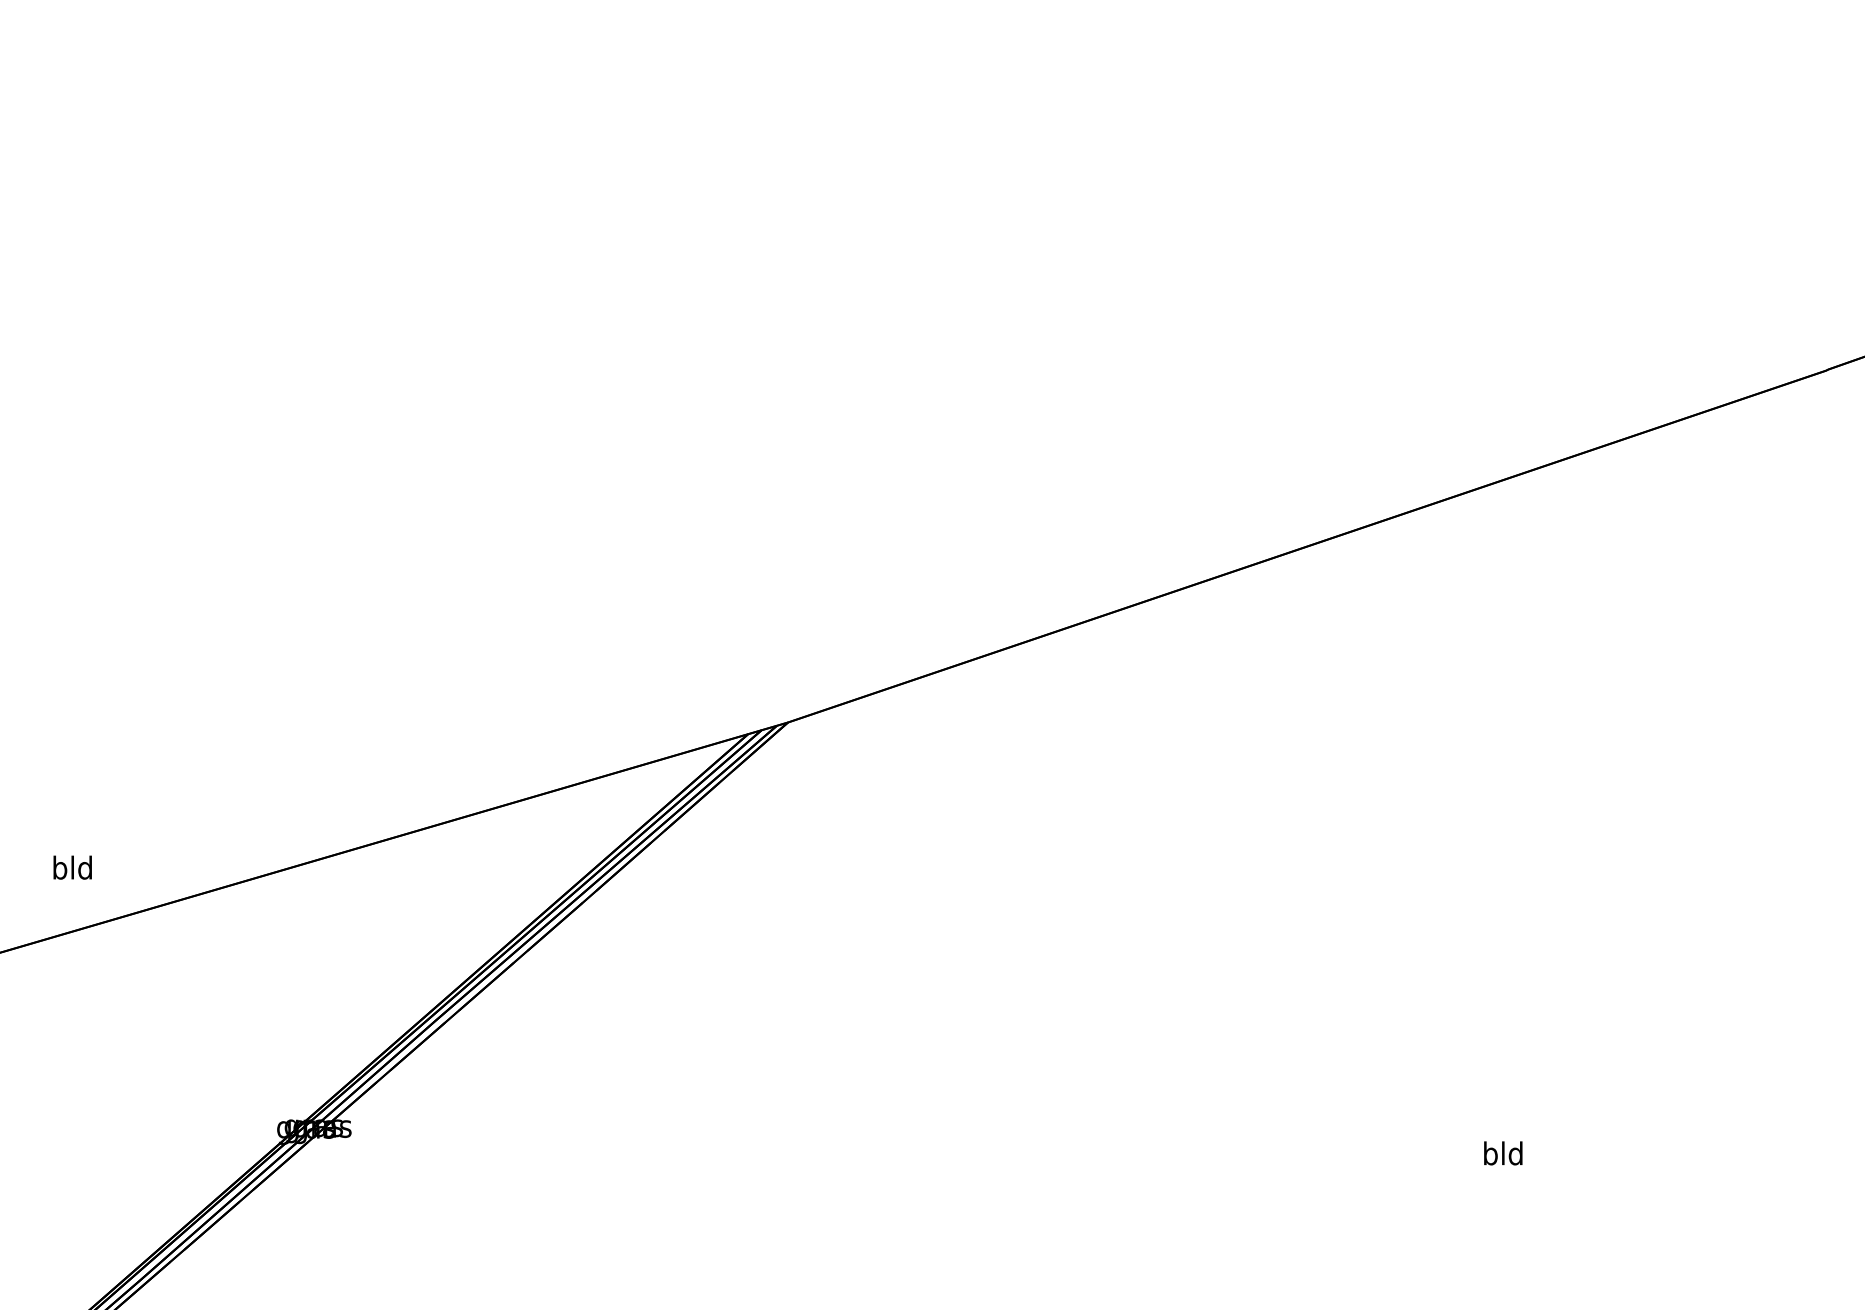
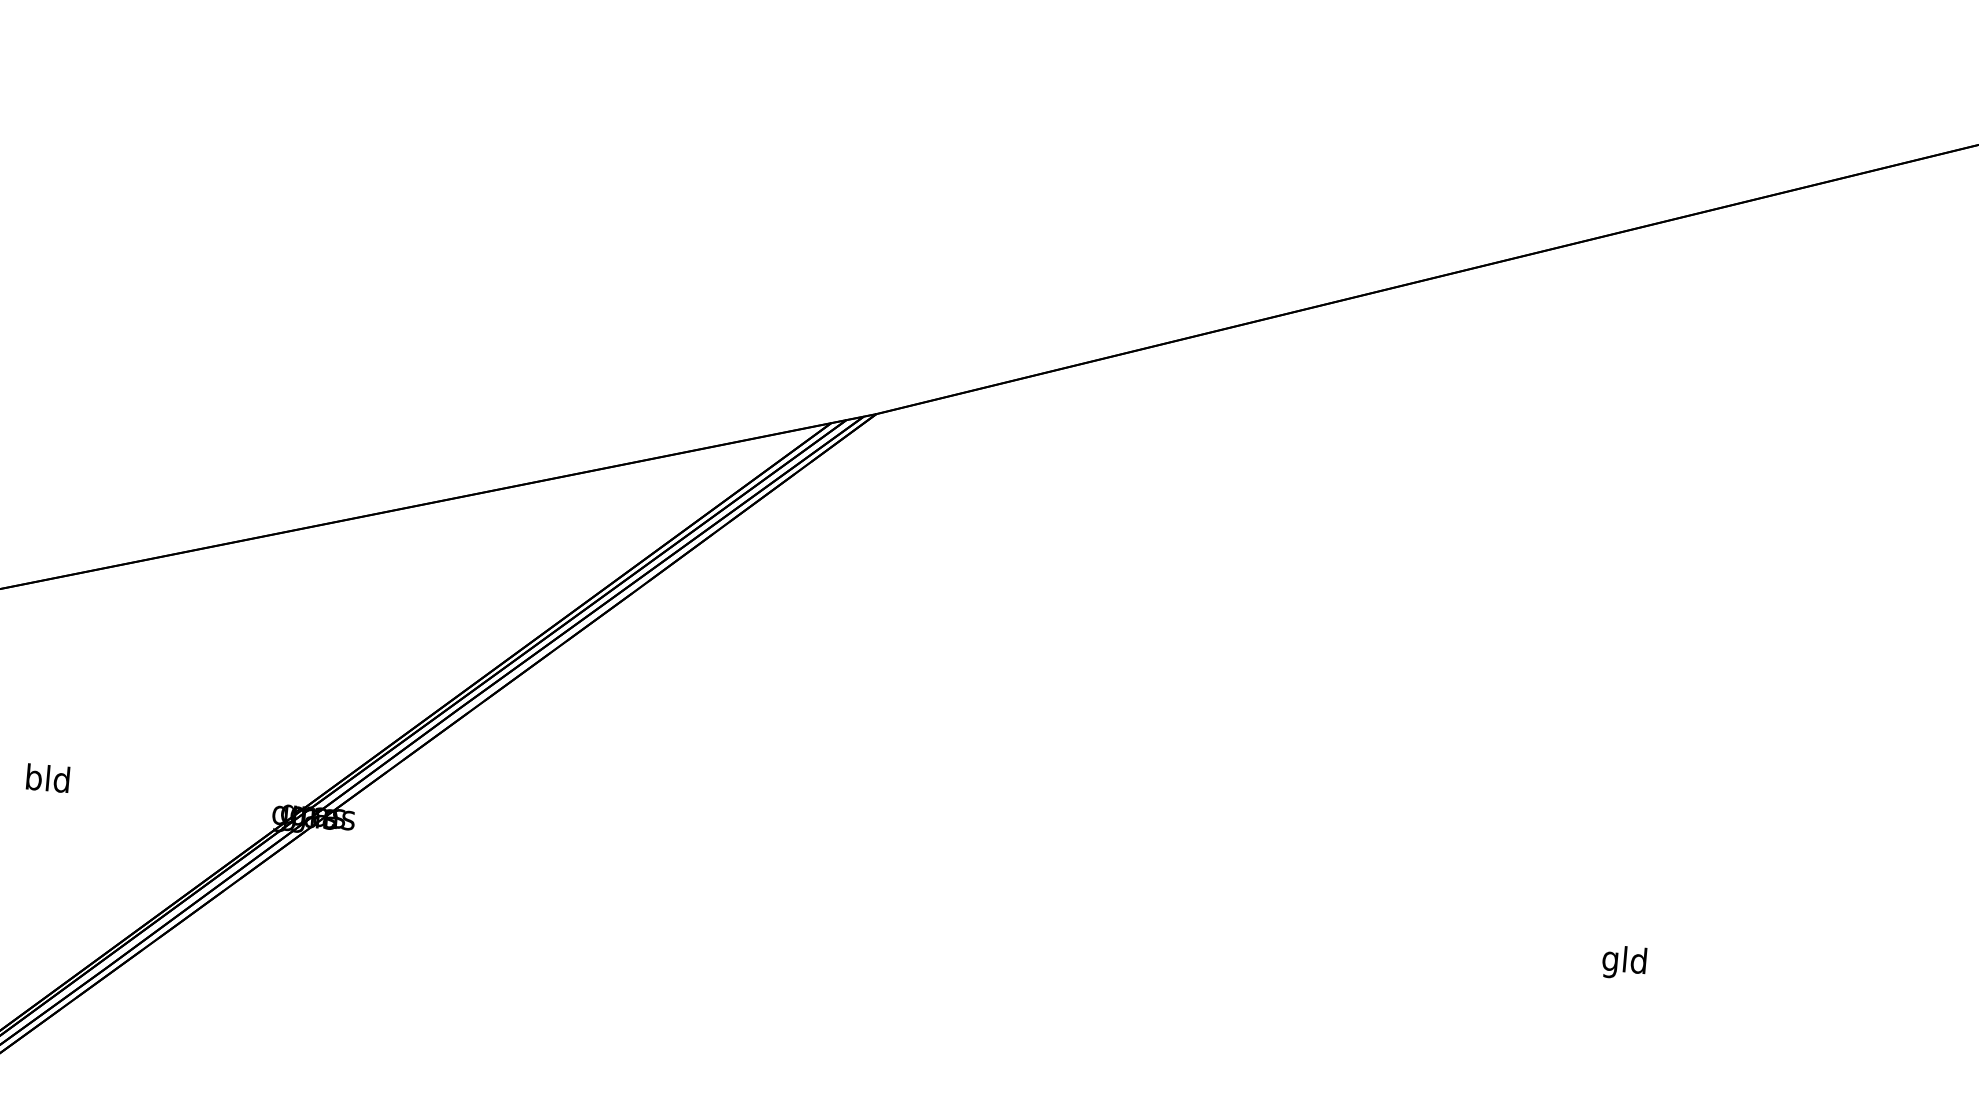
text: (72, 867) -> (47, 778), moved
text: (1490, 1156) -> (1610, 961), bld -> gld

